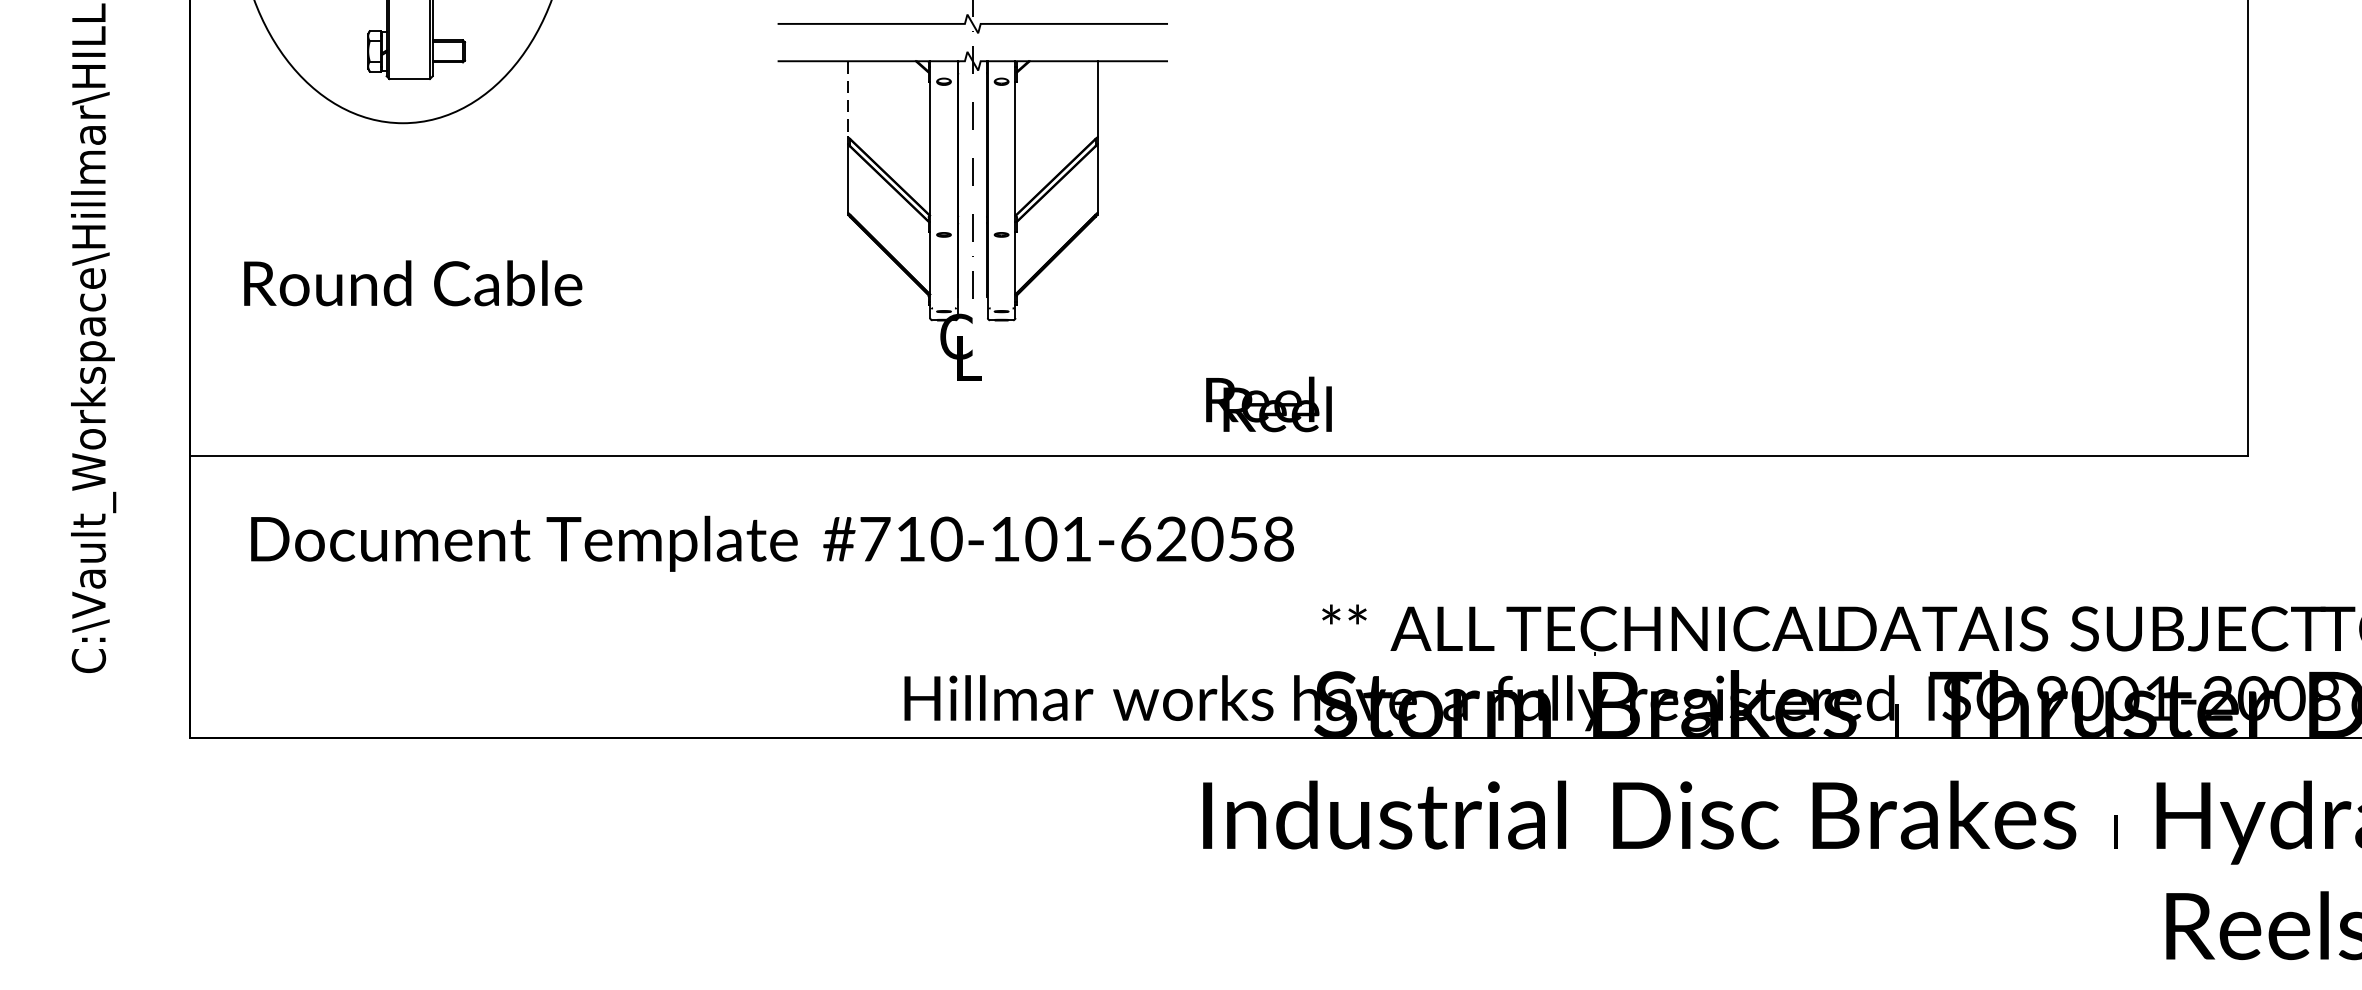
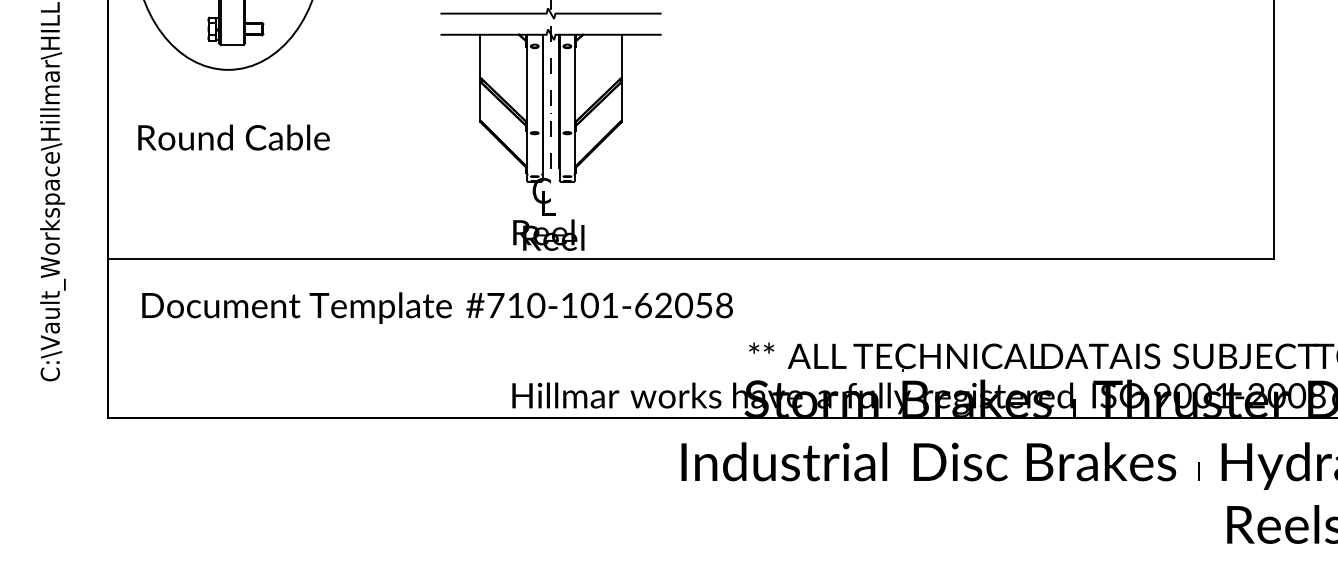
line: (848, 99) -> (480, 56), dashed -> solid
text: (412, 283) -> (233, 137), moved
text: (1268, 403) -> (548, 234), moved

